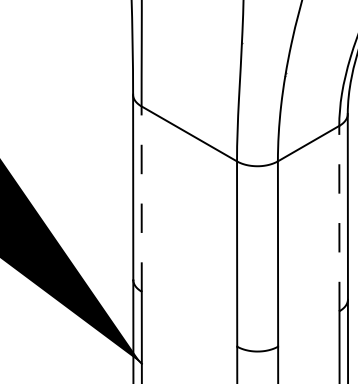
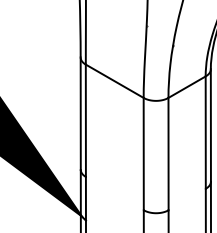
line: (141, 198) -> (85, 120), dashed -> solid
line: (338, 218) -> (205, 132), dashed -> solid

